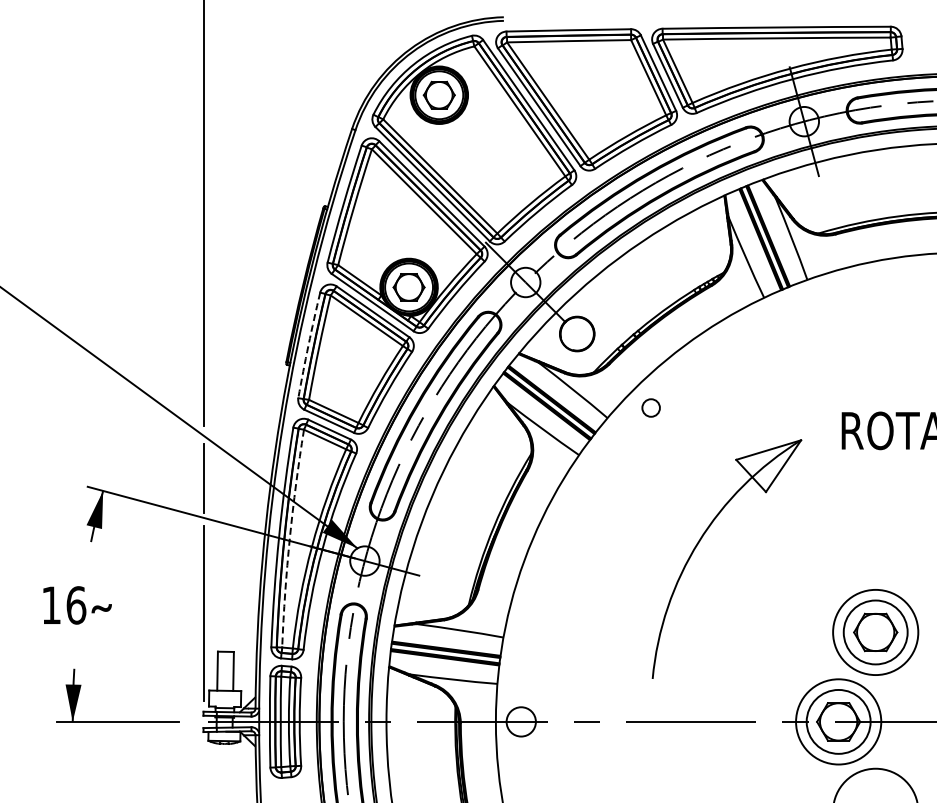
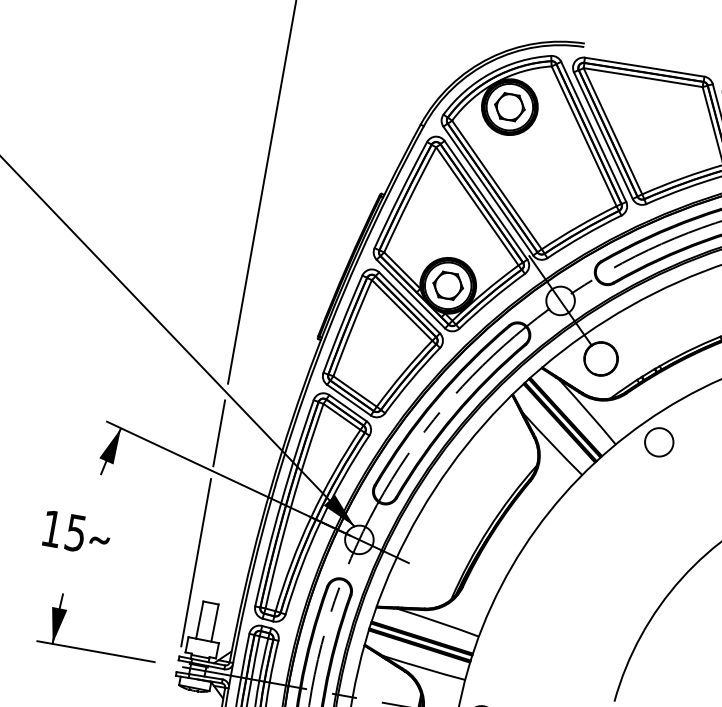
arc: (308, 345) -> (342, 324), dashed -> solid
circle: (650, 407) -> (658, 441), size x1.67
arc: (289, 538) -> (291, 505), dashed -> solid
text: (76, 605) -> (76, 533), 16 -> 15

